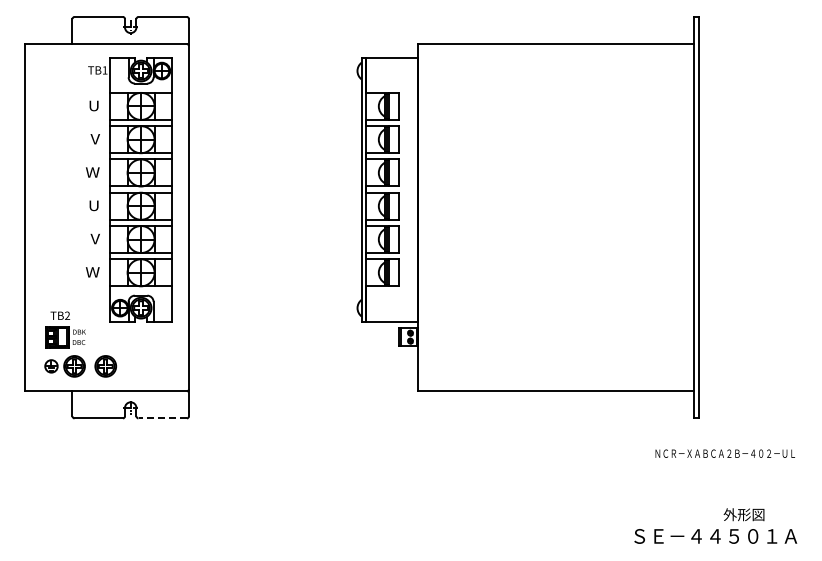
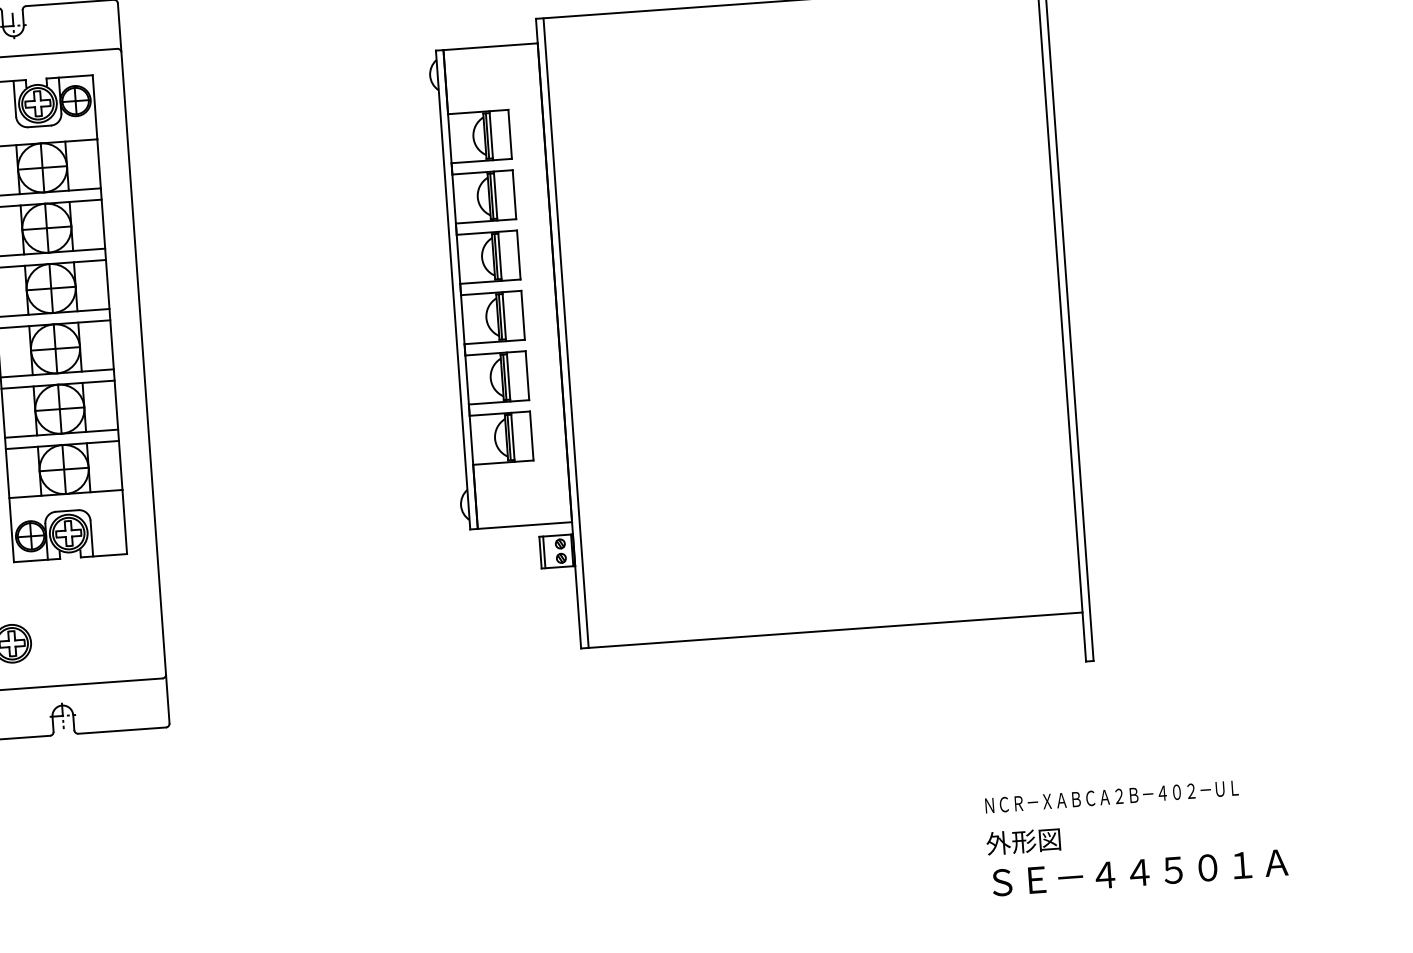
line: (421, 217) -> (565, 332), added
line: (162, 418) -> (121, 730), dashed -> solid
text: (724, 453) -> (1110, 796), moved
text: (743, 514) -> (1022, 841), moved

